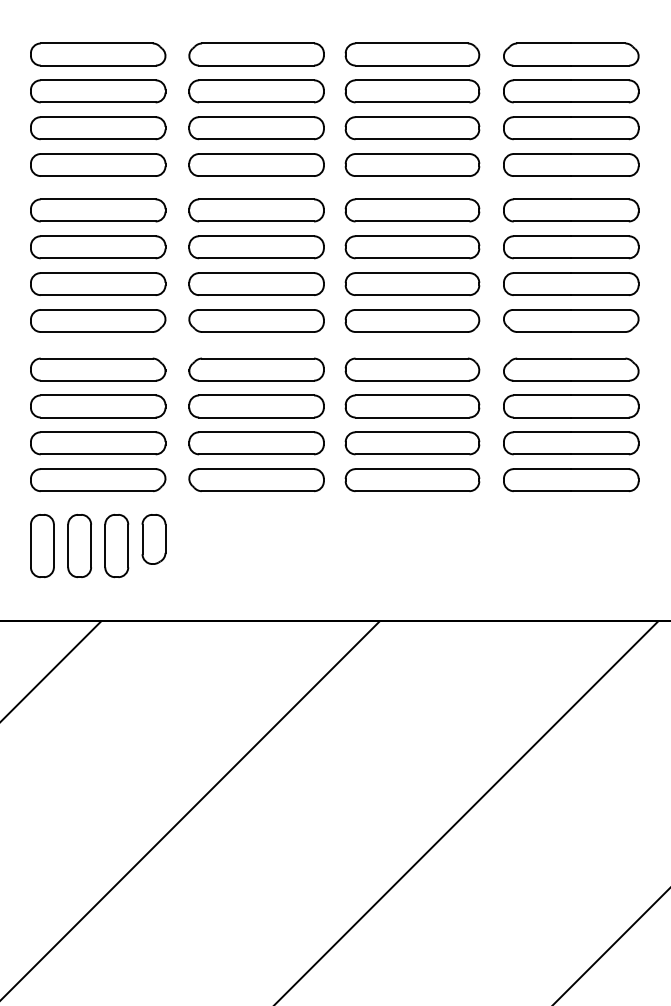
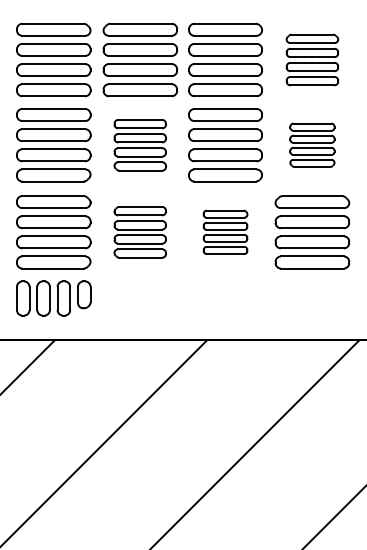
part: (571, 108) -> (312, 59), size x0.7
part: (255, 266) -> (139, 145), size x0.7
part: (571, 266) -> (312, 145), size x0.6
part: (255, 425) -> (139, 232), size x0.7
part: (412, 425) -> (225, 232), size x0.6

